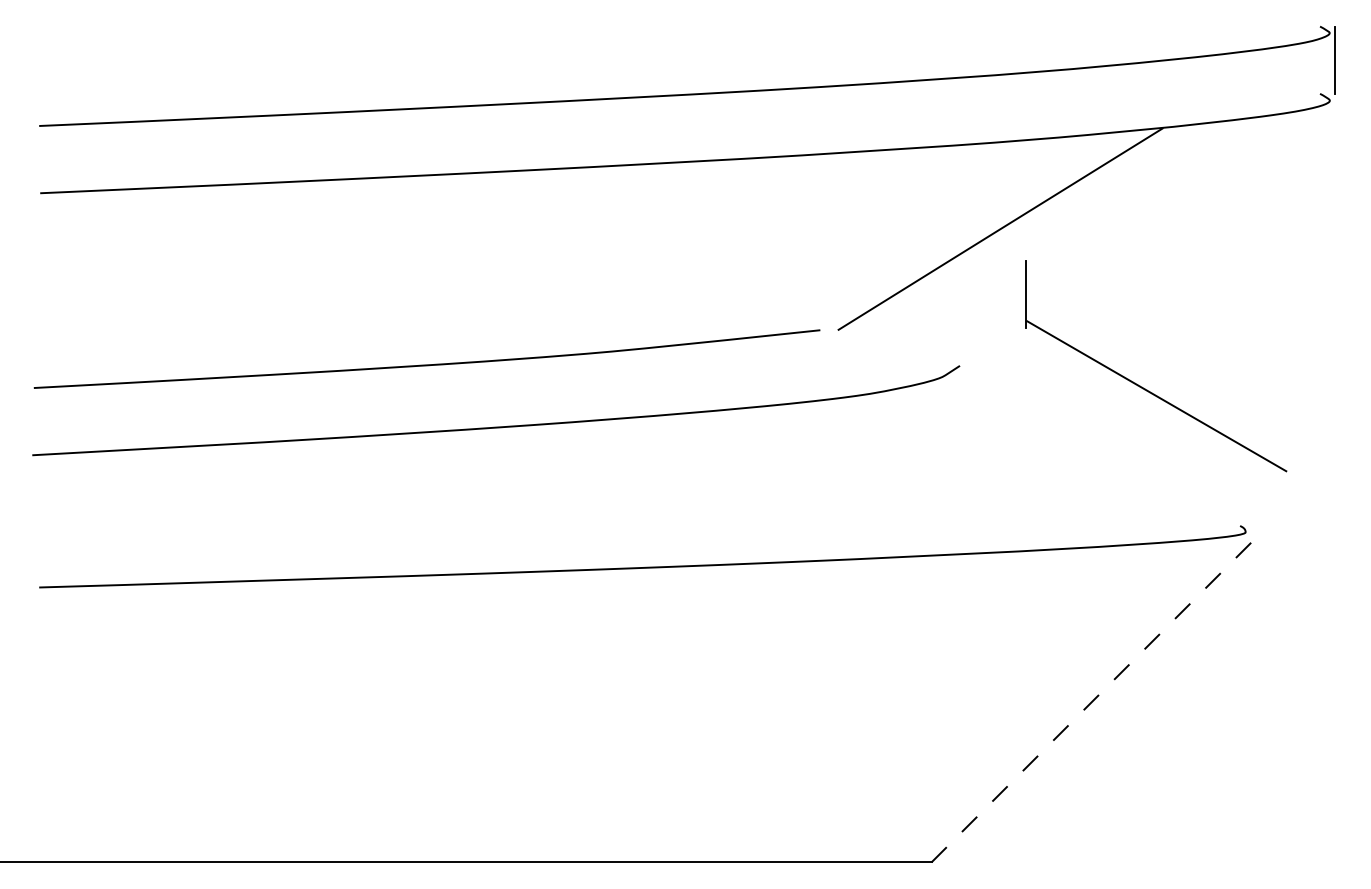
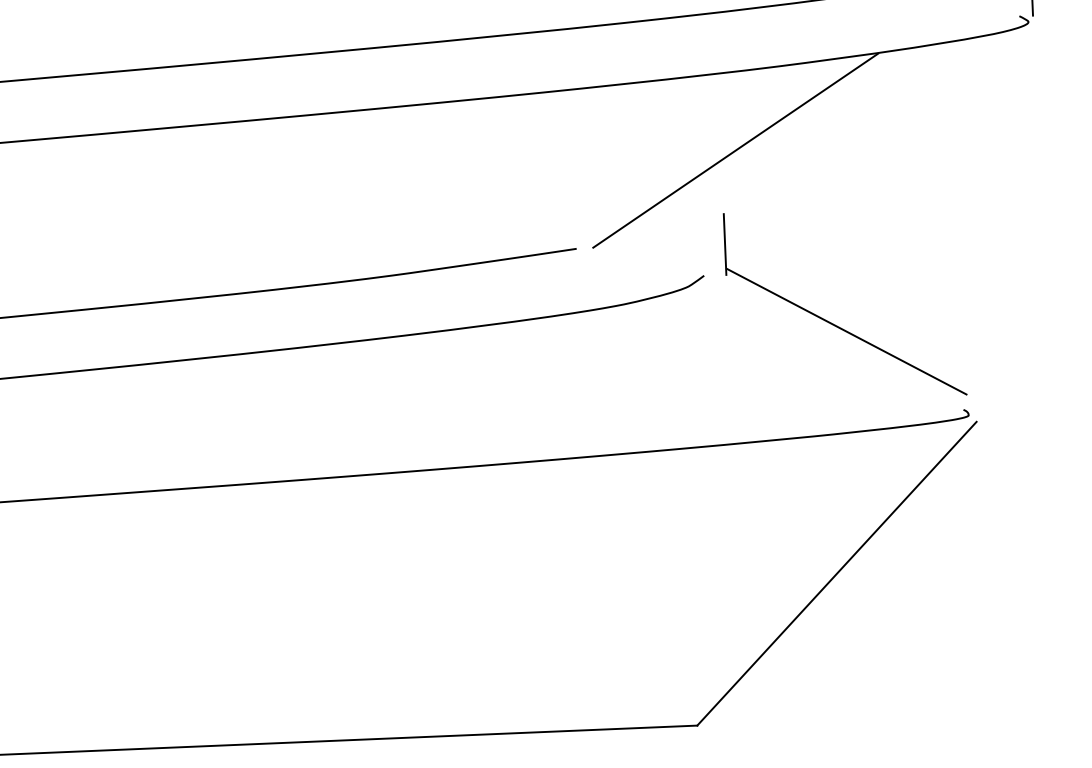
part: (1142, 386) -> (833, 323), moved
line: (1093, 700) -> (837, 573), dashed -> solid

